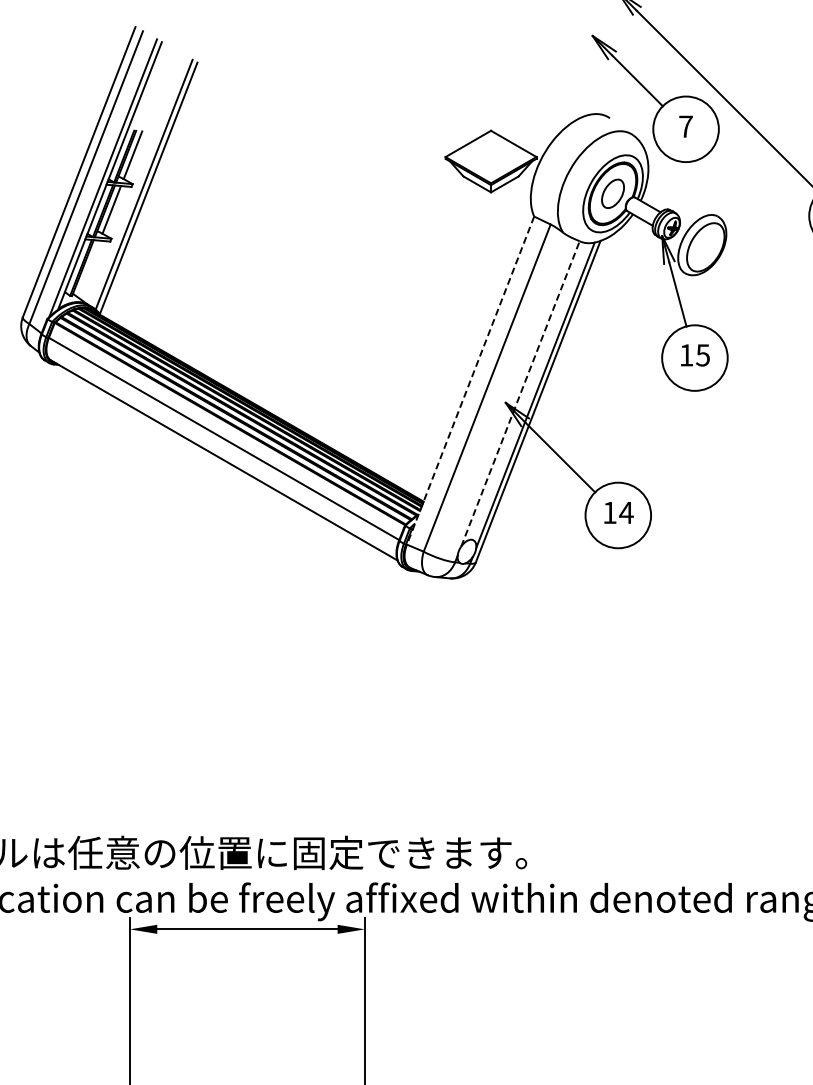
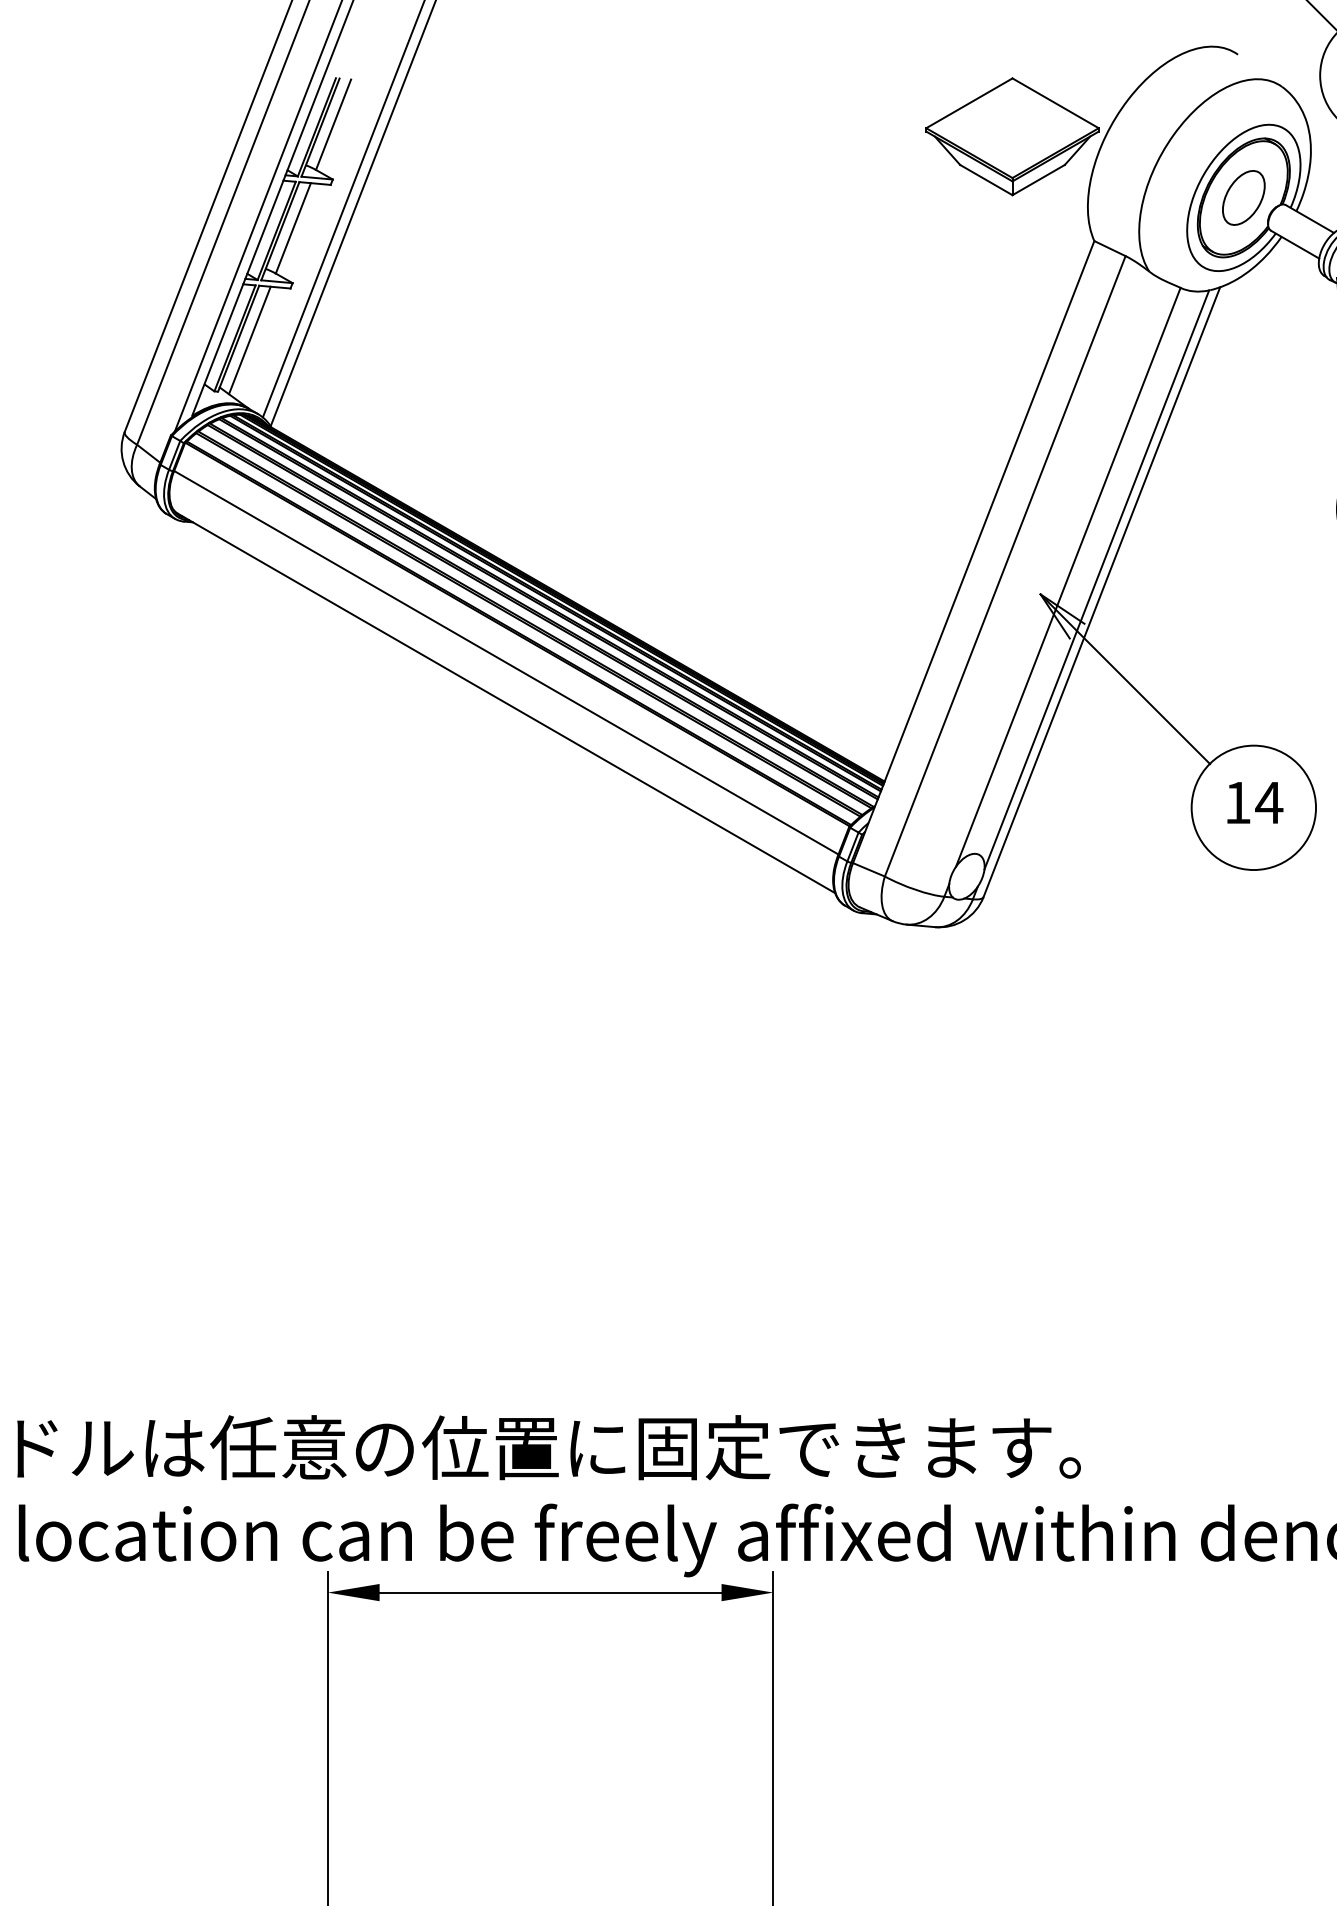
line: (88, 268) -> (249, 339), added
line: (470, 380) -> (973, 551), dashed -> solid
line: (520, 393) -> (1068, 576), dashed -> solid

